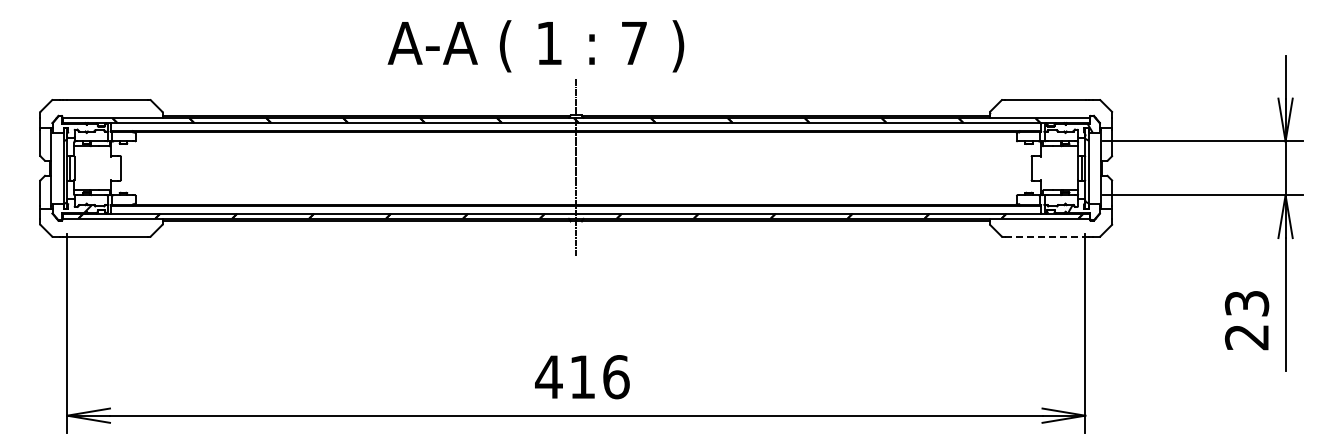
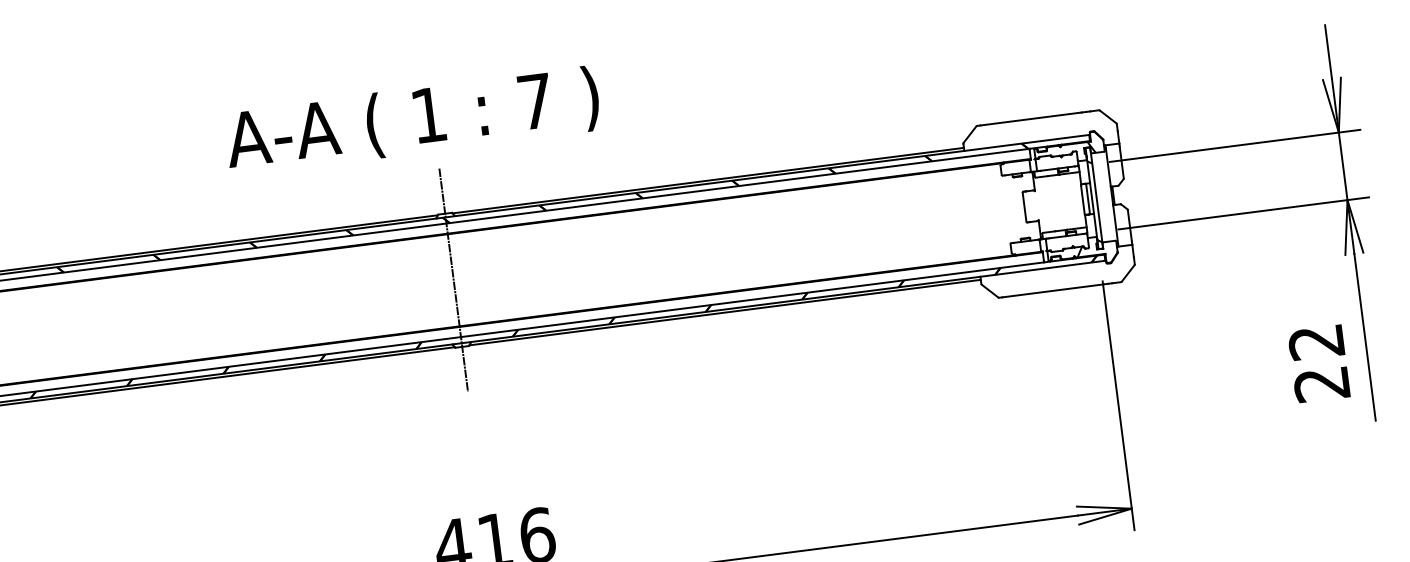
text: (535, 46) -> (411, 121), moved
line: (1045, 236) -> (1053, 290), dashed -> solid
text: (1247, 303) -> (1317, 341), 23 -> 22

